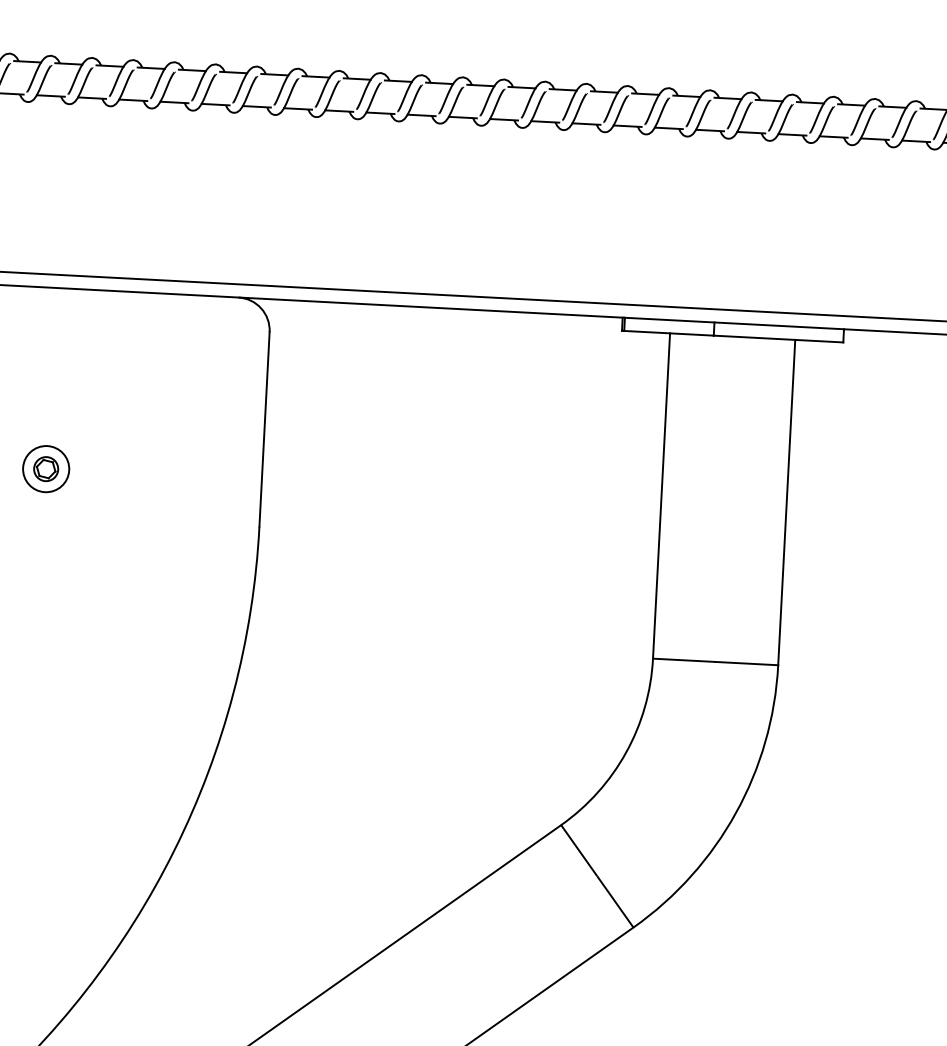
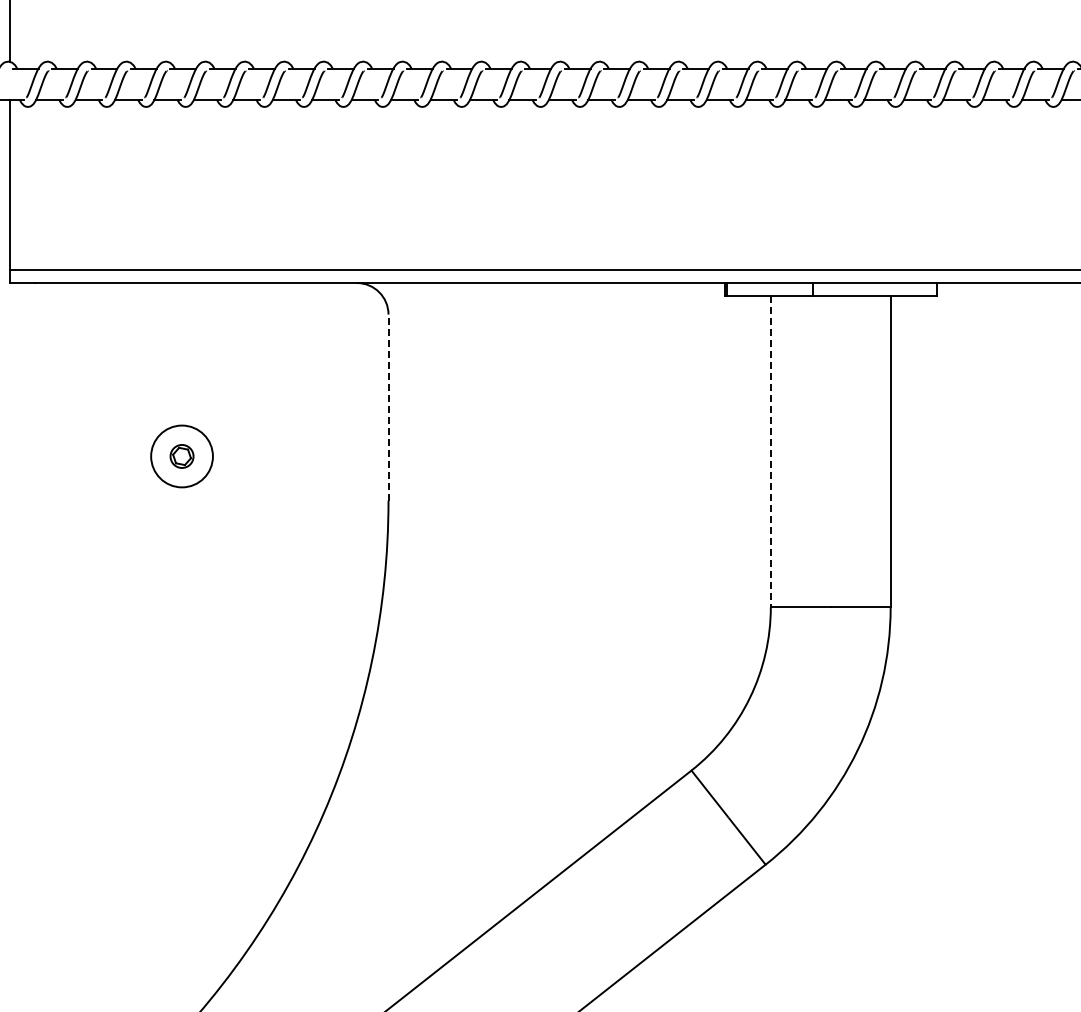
line: (264, 429) -> (388, 407), solid -> dashed
circle: (45, 469) -> (181, 456), size x1.4
line: (661, 496) -> (770, 451), solid -> dashed

